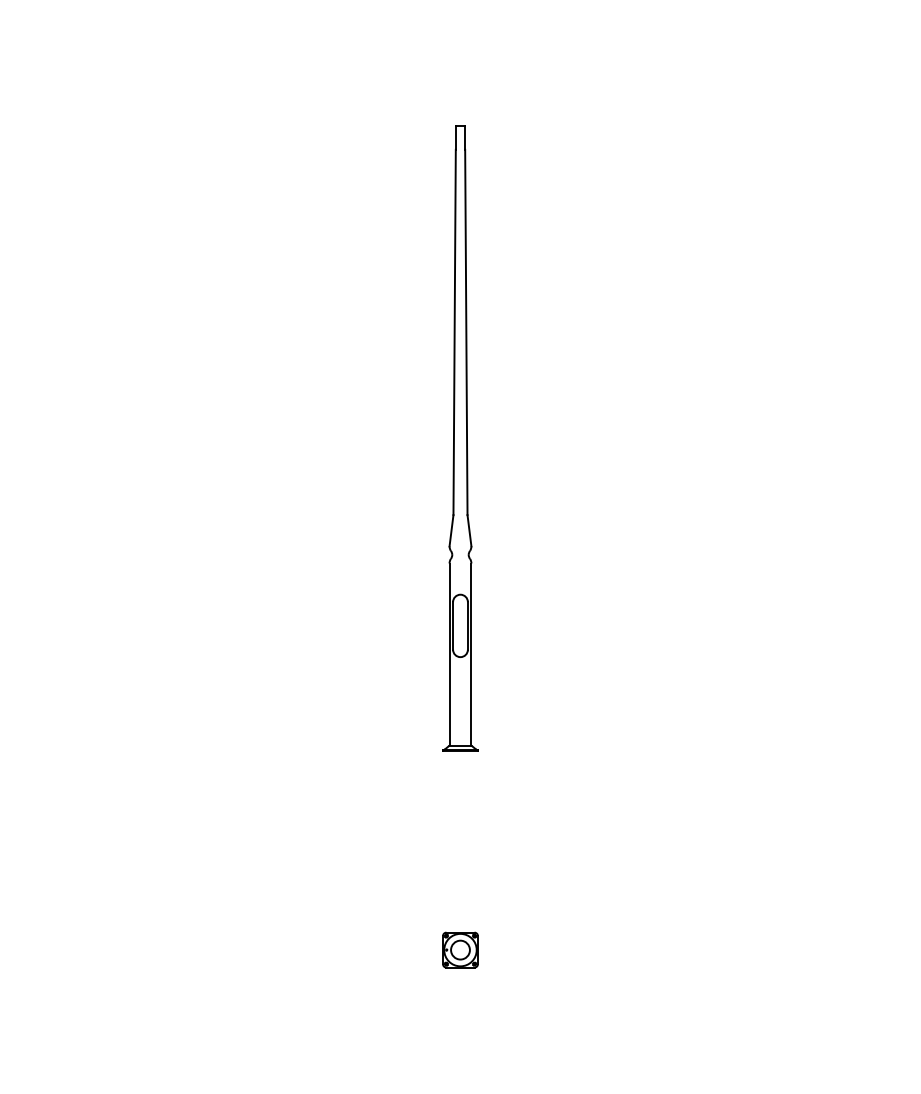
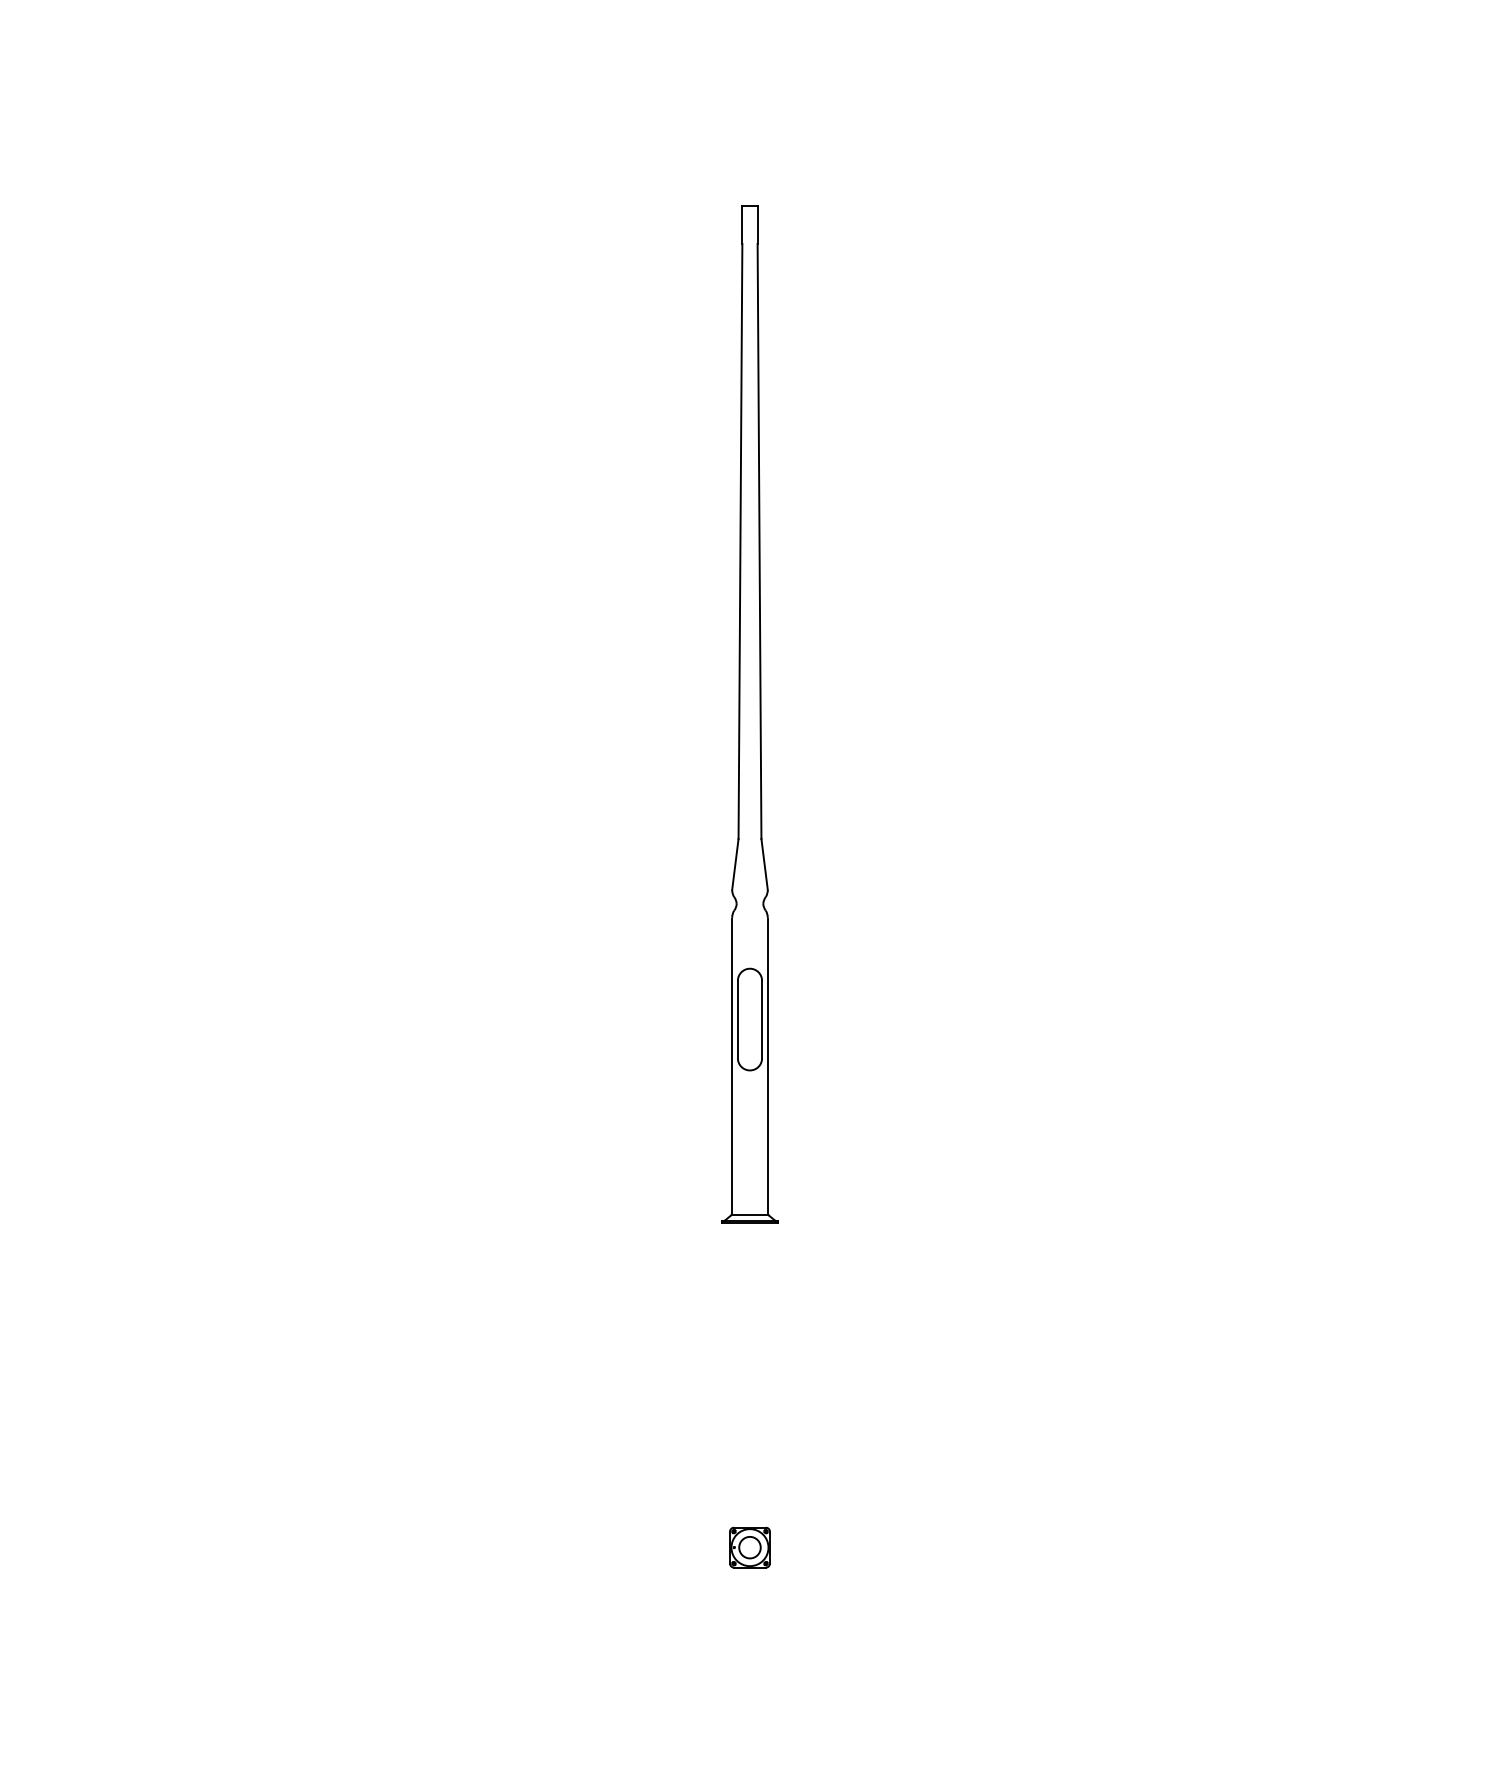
part: (460, 949) -> (750, 1546), size x0.7

